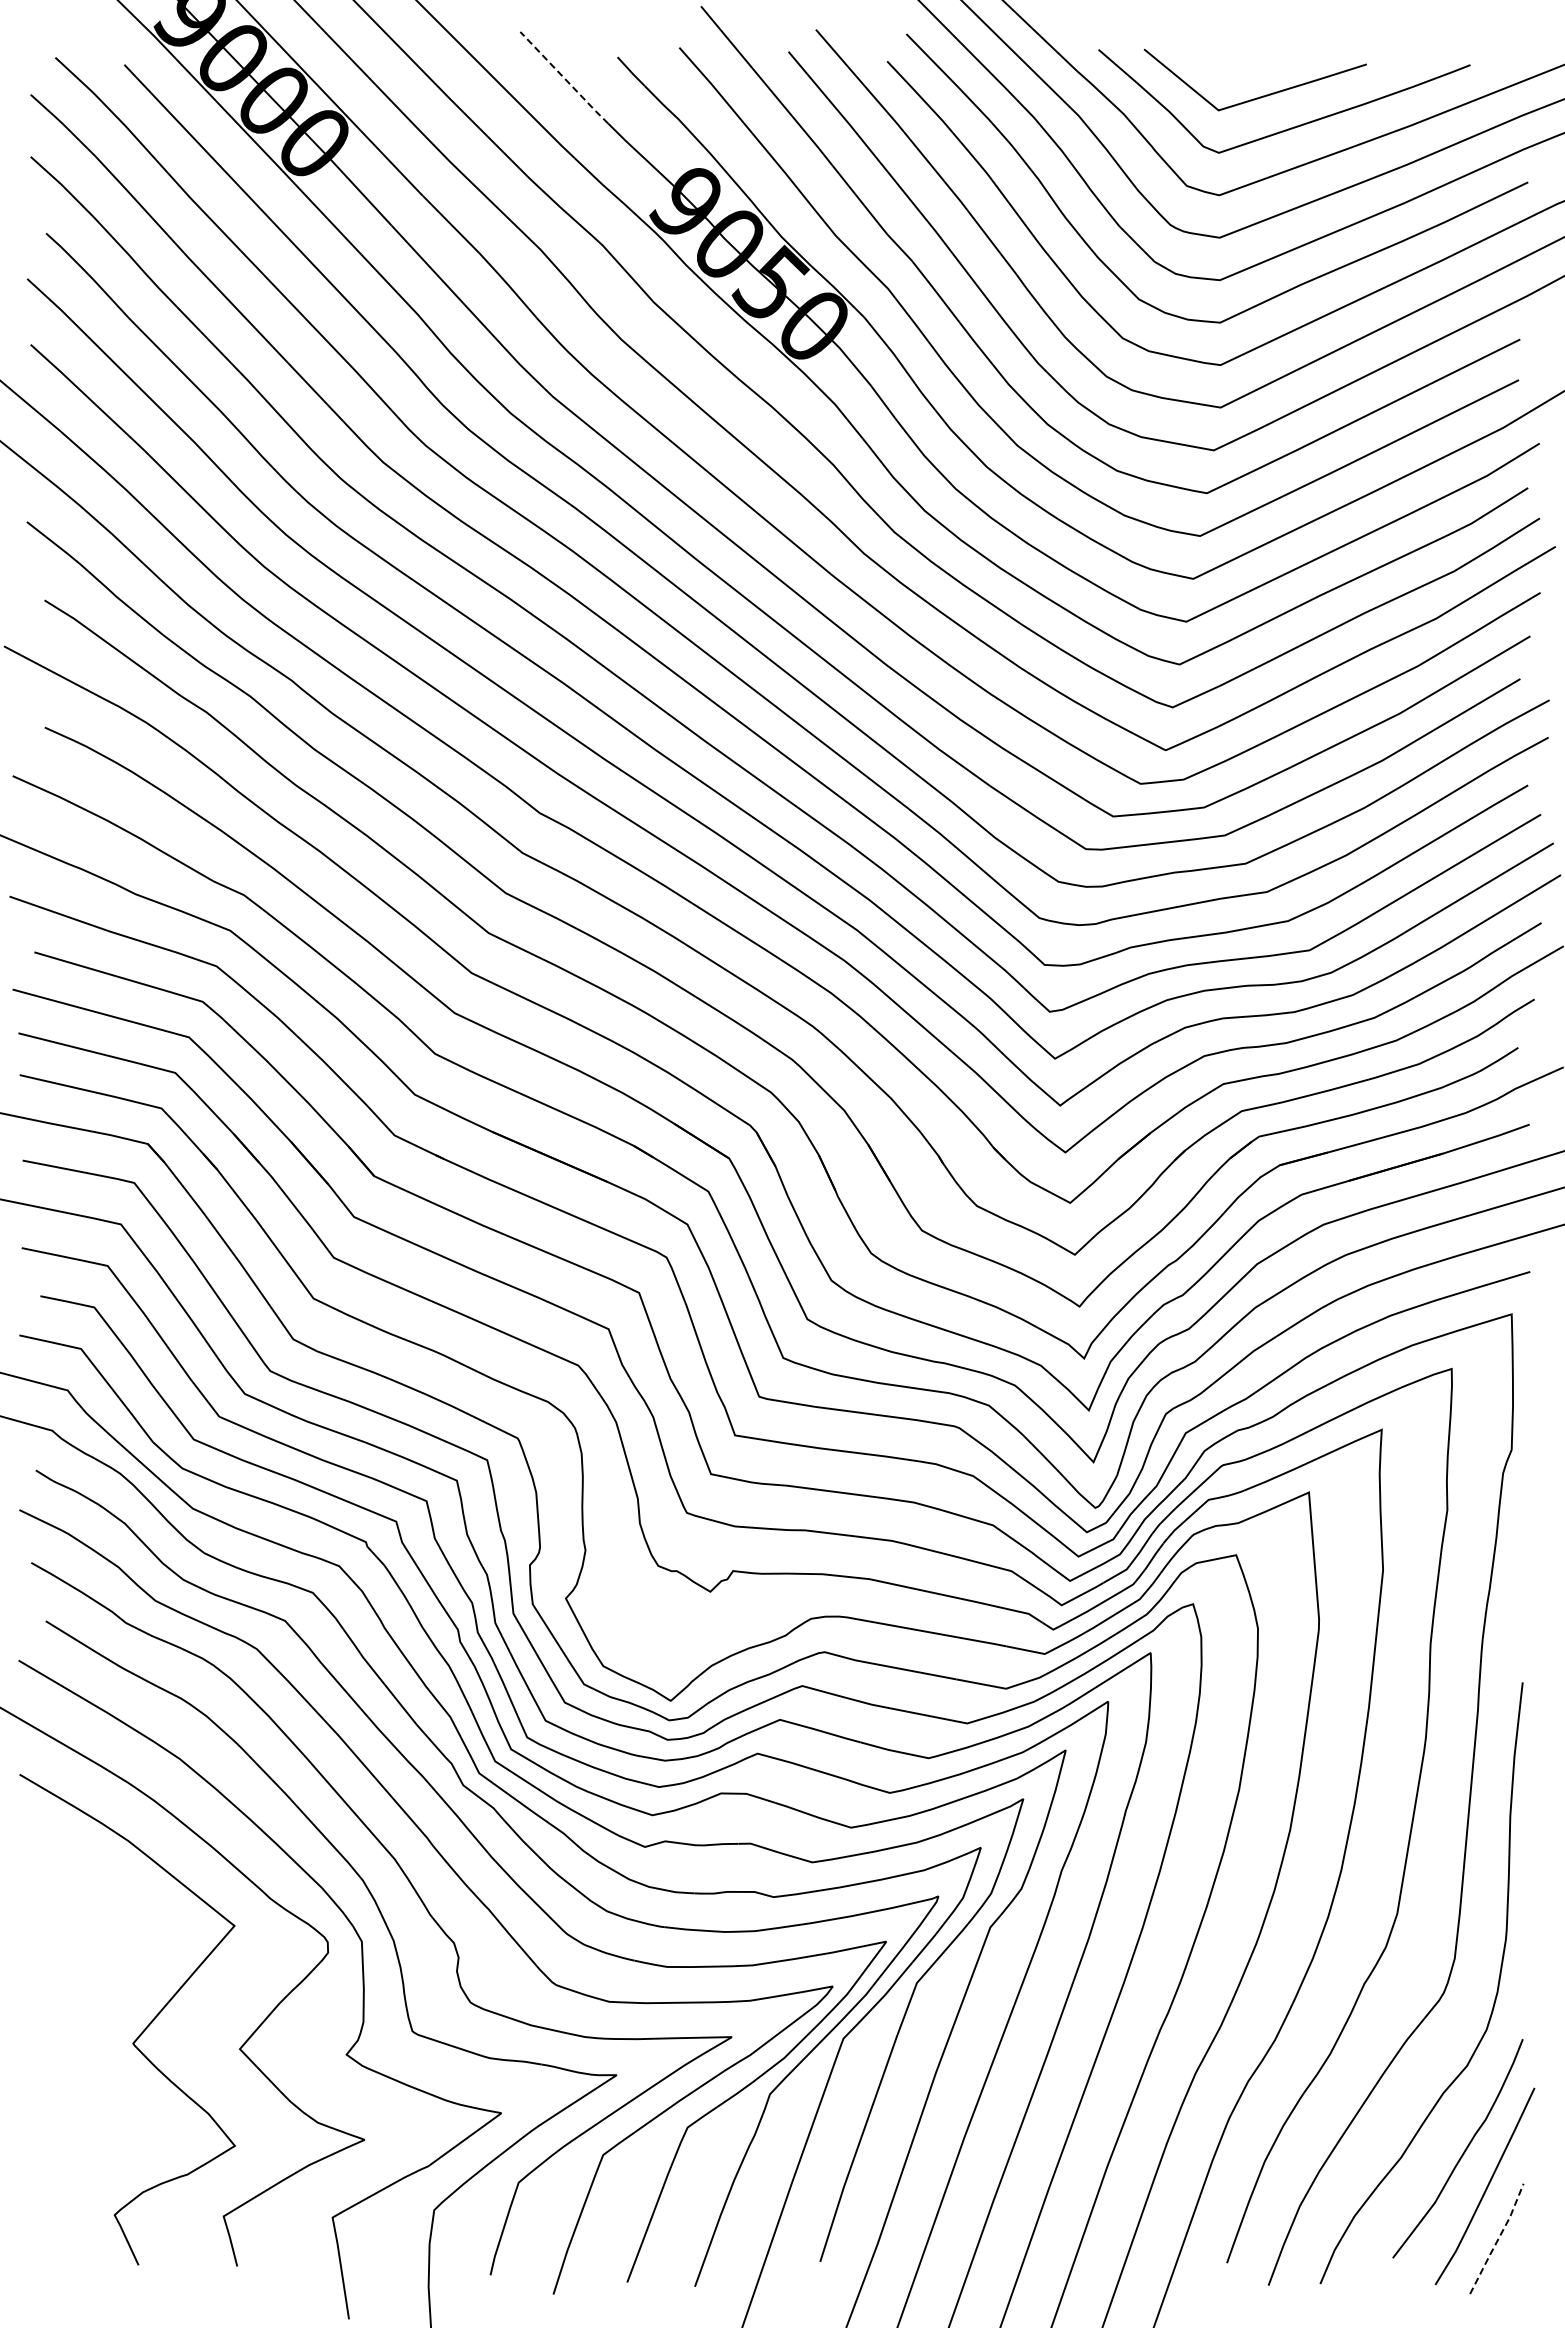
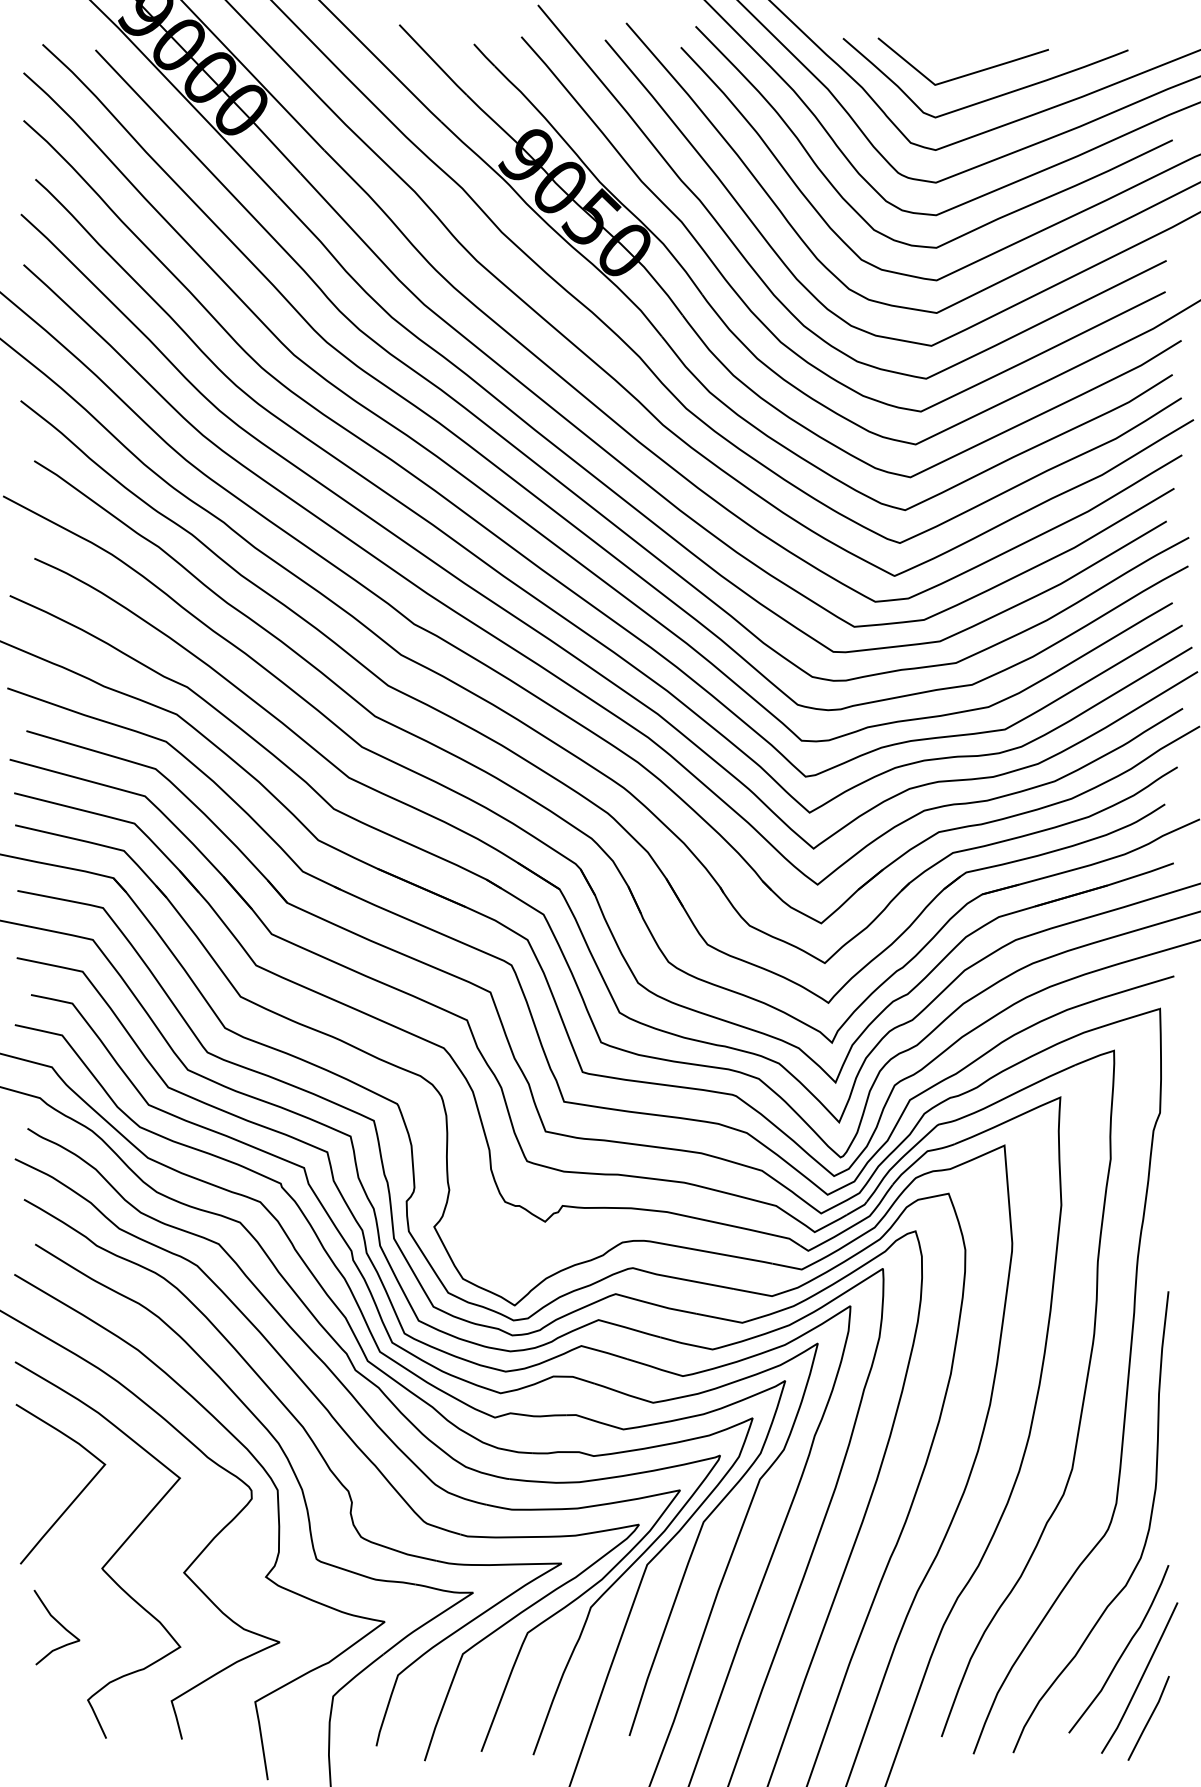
line: (564, 78) -> (433, 60), dashed -> solid
curve: (97, 1952) -> (74, 1498), added
curve: (77, 2116) -> (59, 1624), added
line: (1498, 2238) -> (1149, 1718), dashed -> solid

